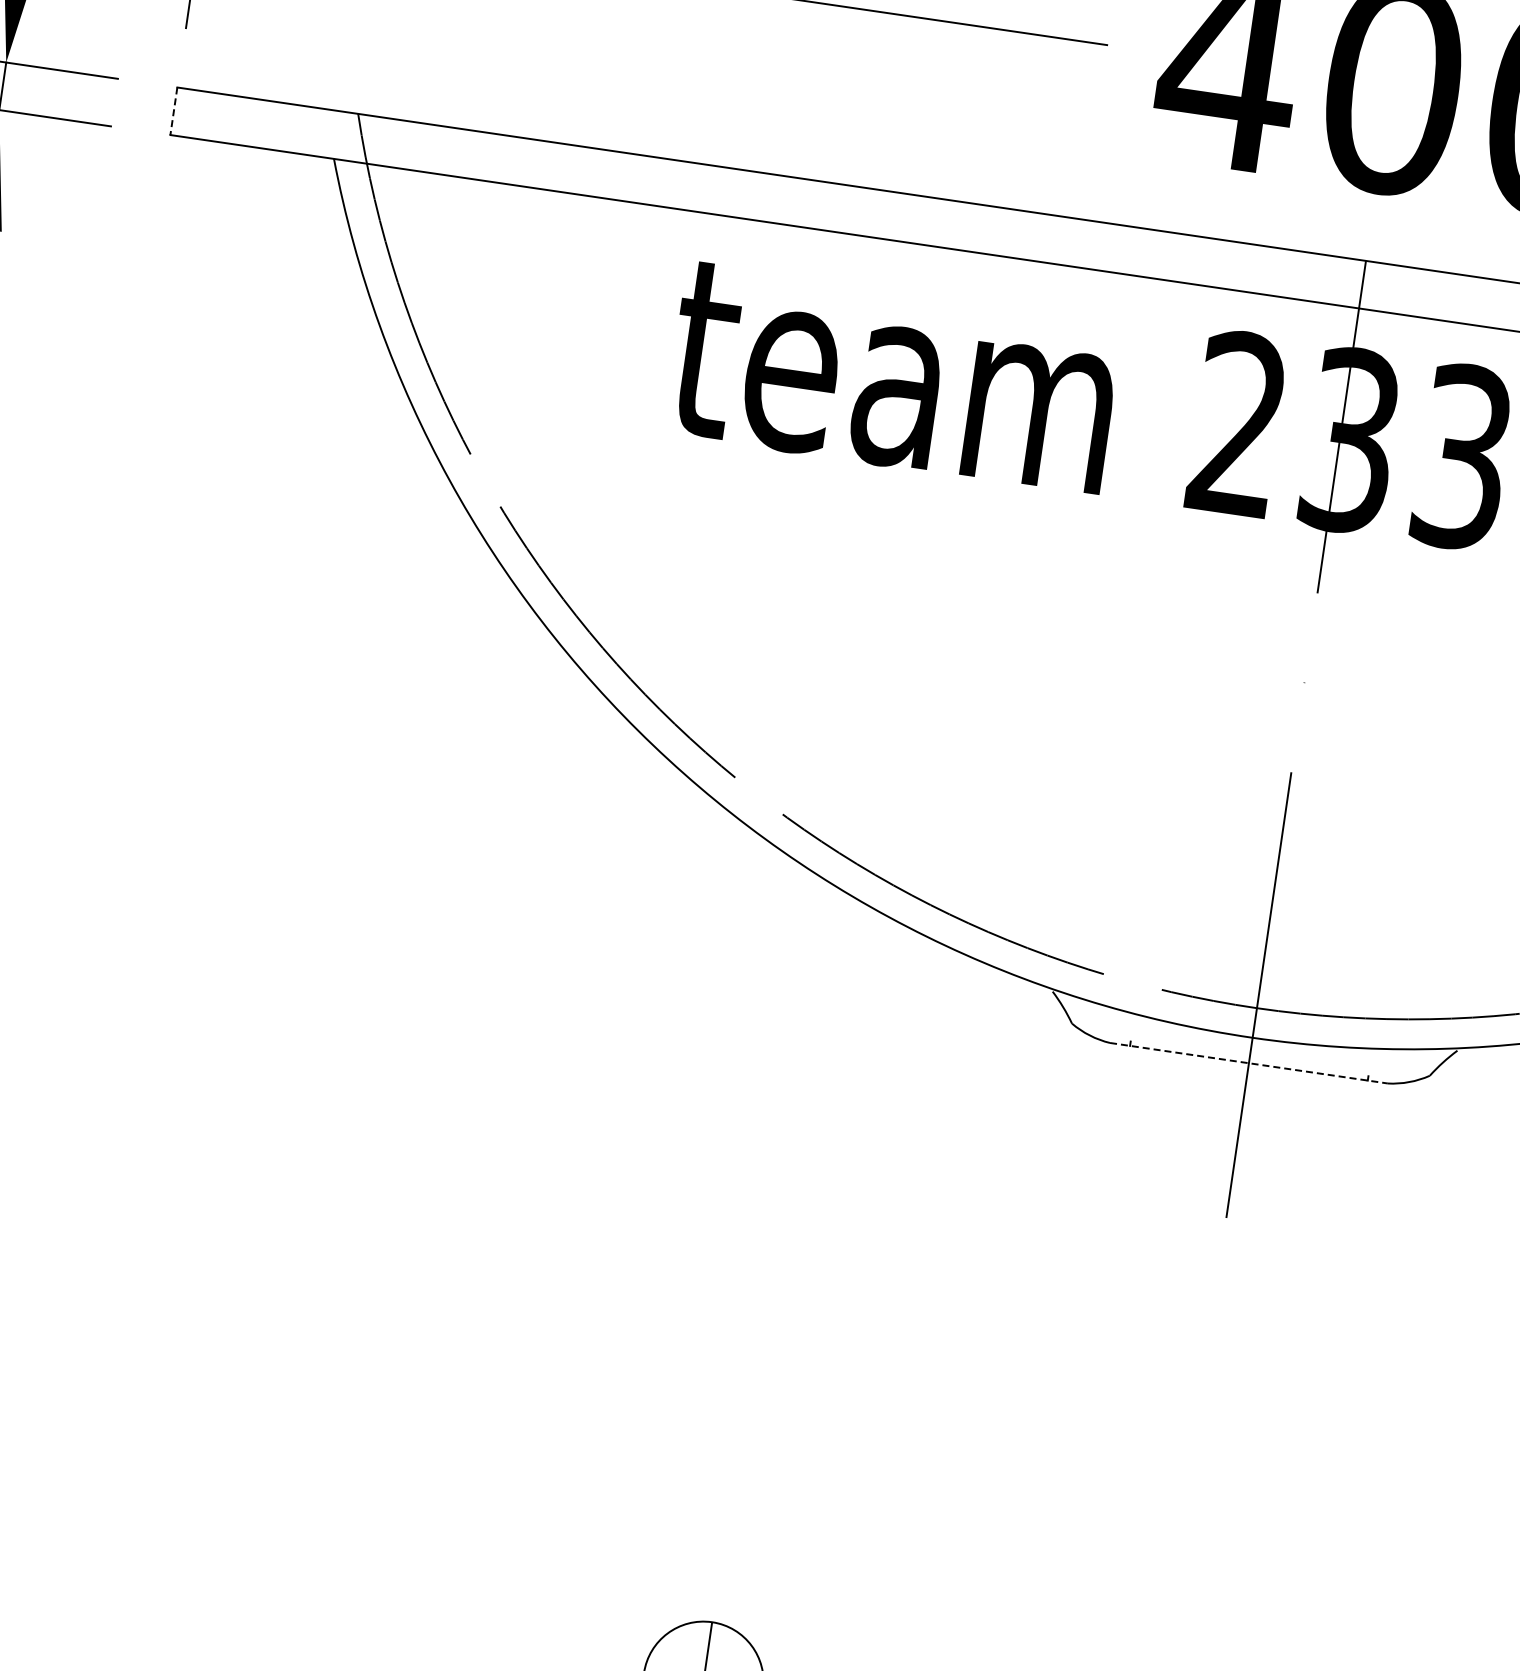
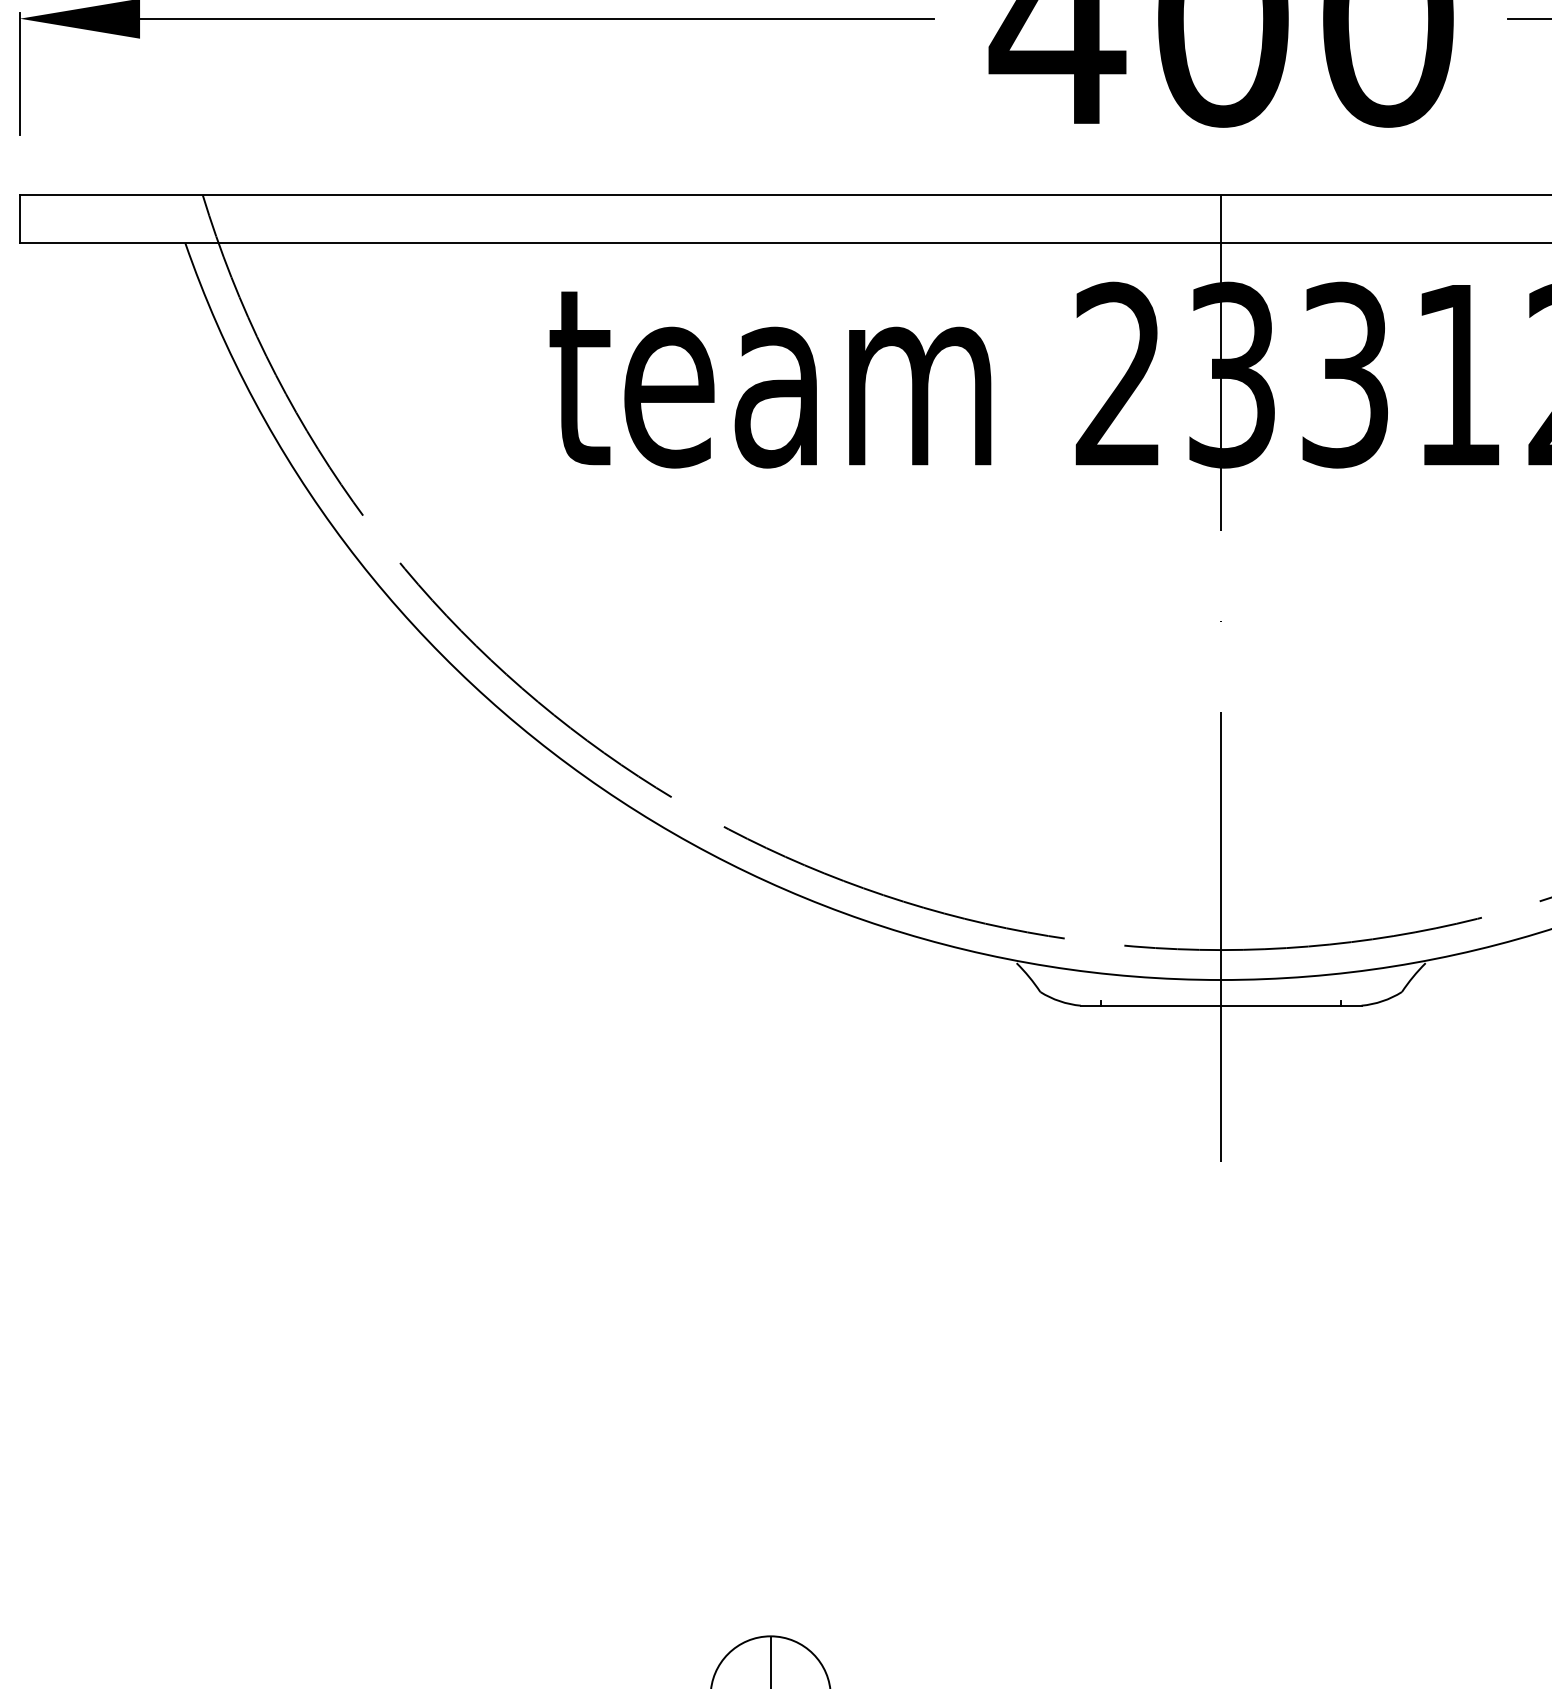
line: (173, 111) -> (19, 219), dashed -> solid
line: (1249, 1063) -> (1221, 1005), dashed -> solid

